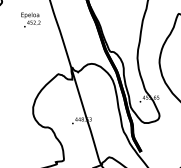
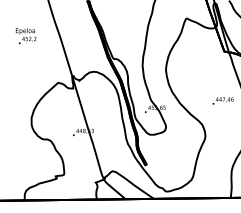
text: (30, 20) -> (25, 36), moved

